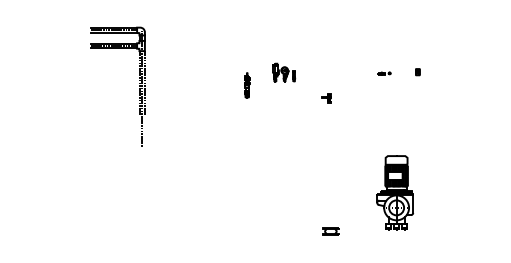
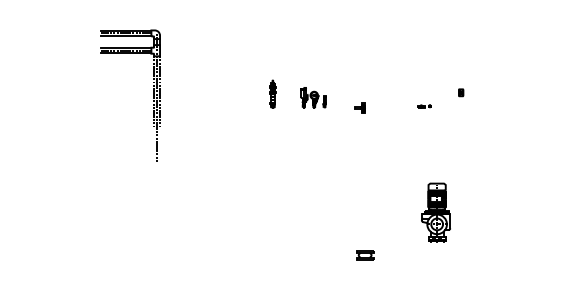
part: (284, 72) -> (313, 97), moved
part: (417, 72) -> (460, 93), moved
part: (384, 73) -> (424, 106), moved
part: (394, 192) -> (435, 212), size x0.71

